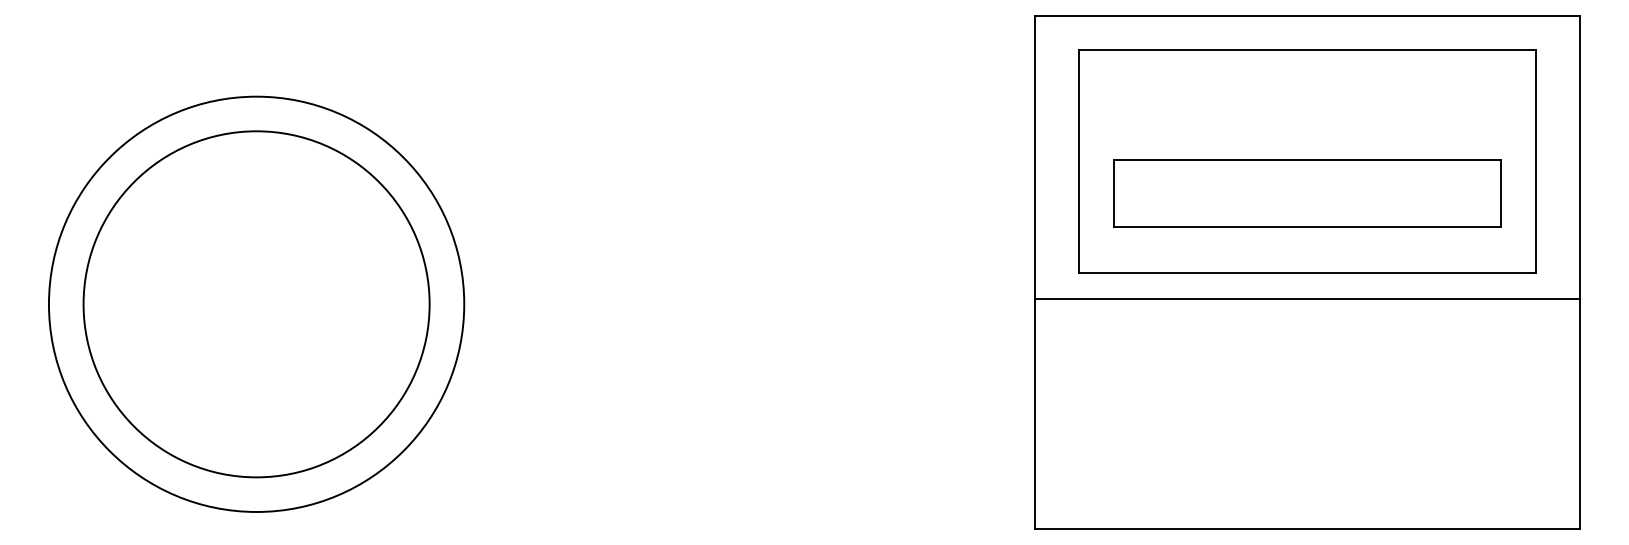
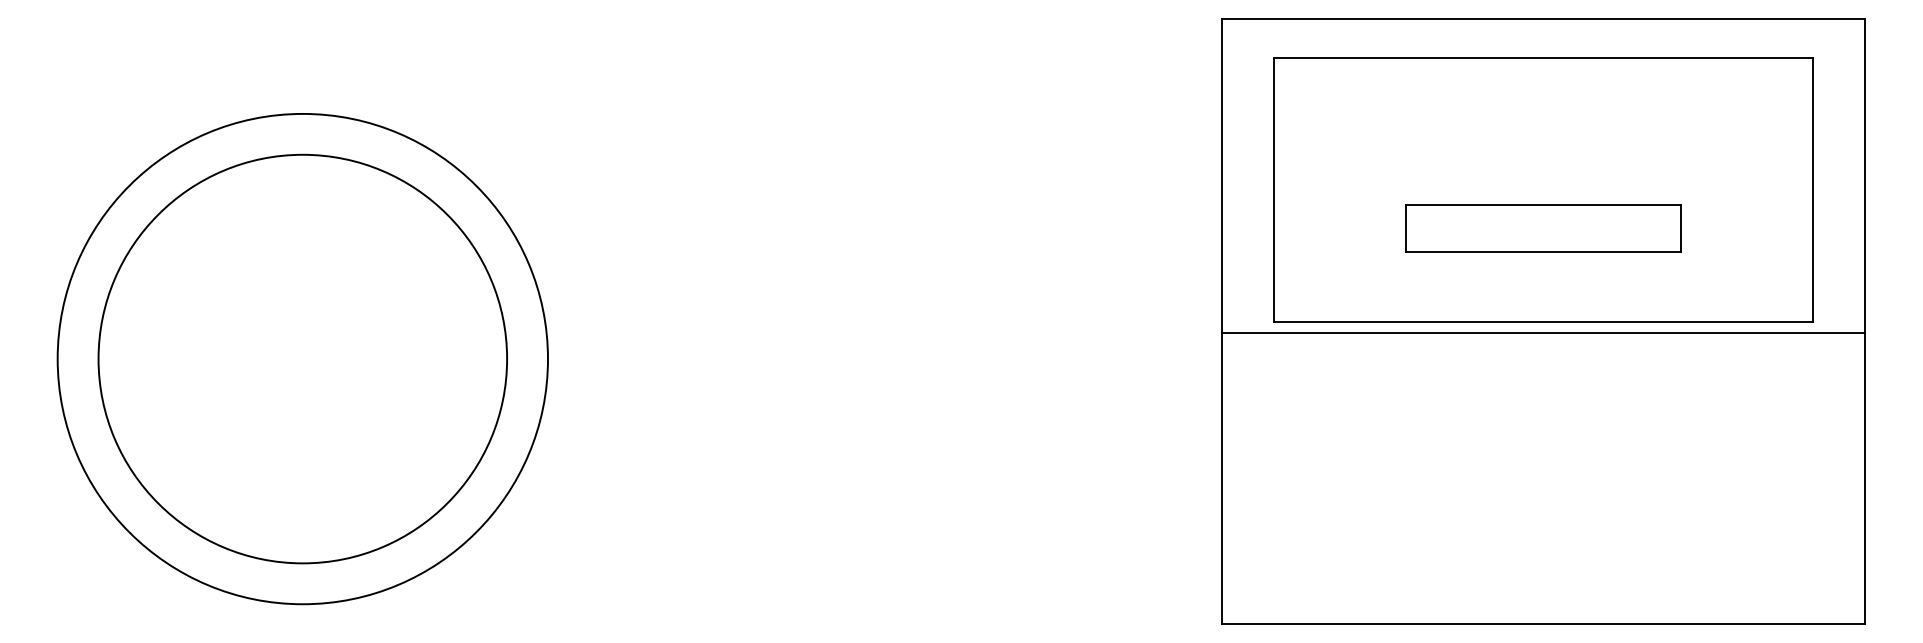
part: (1307, 193) -> (1543, 228), size x0.6
line: (1307, 298) -> (1543, 332), moved

